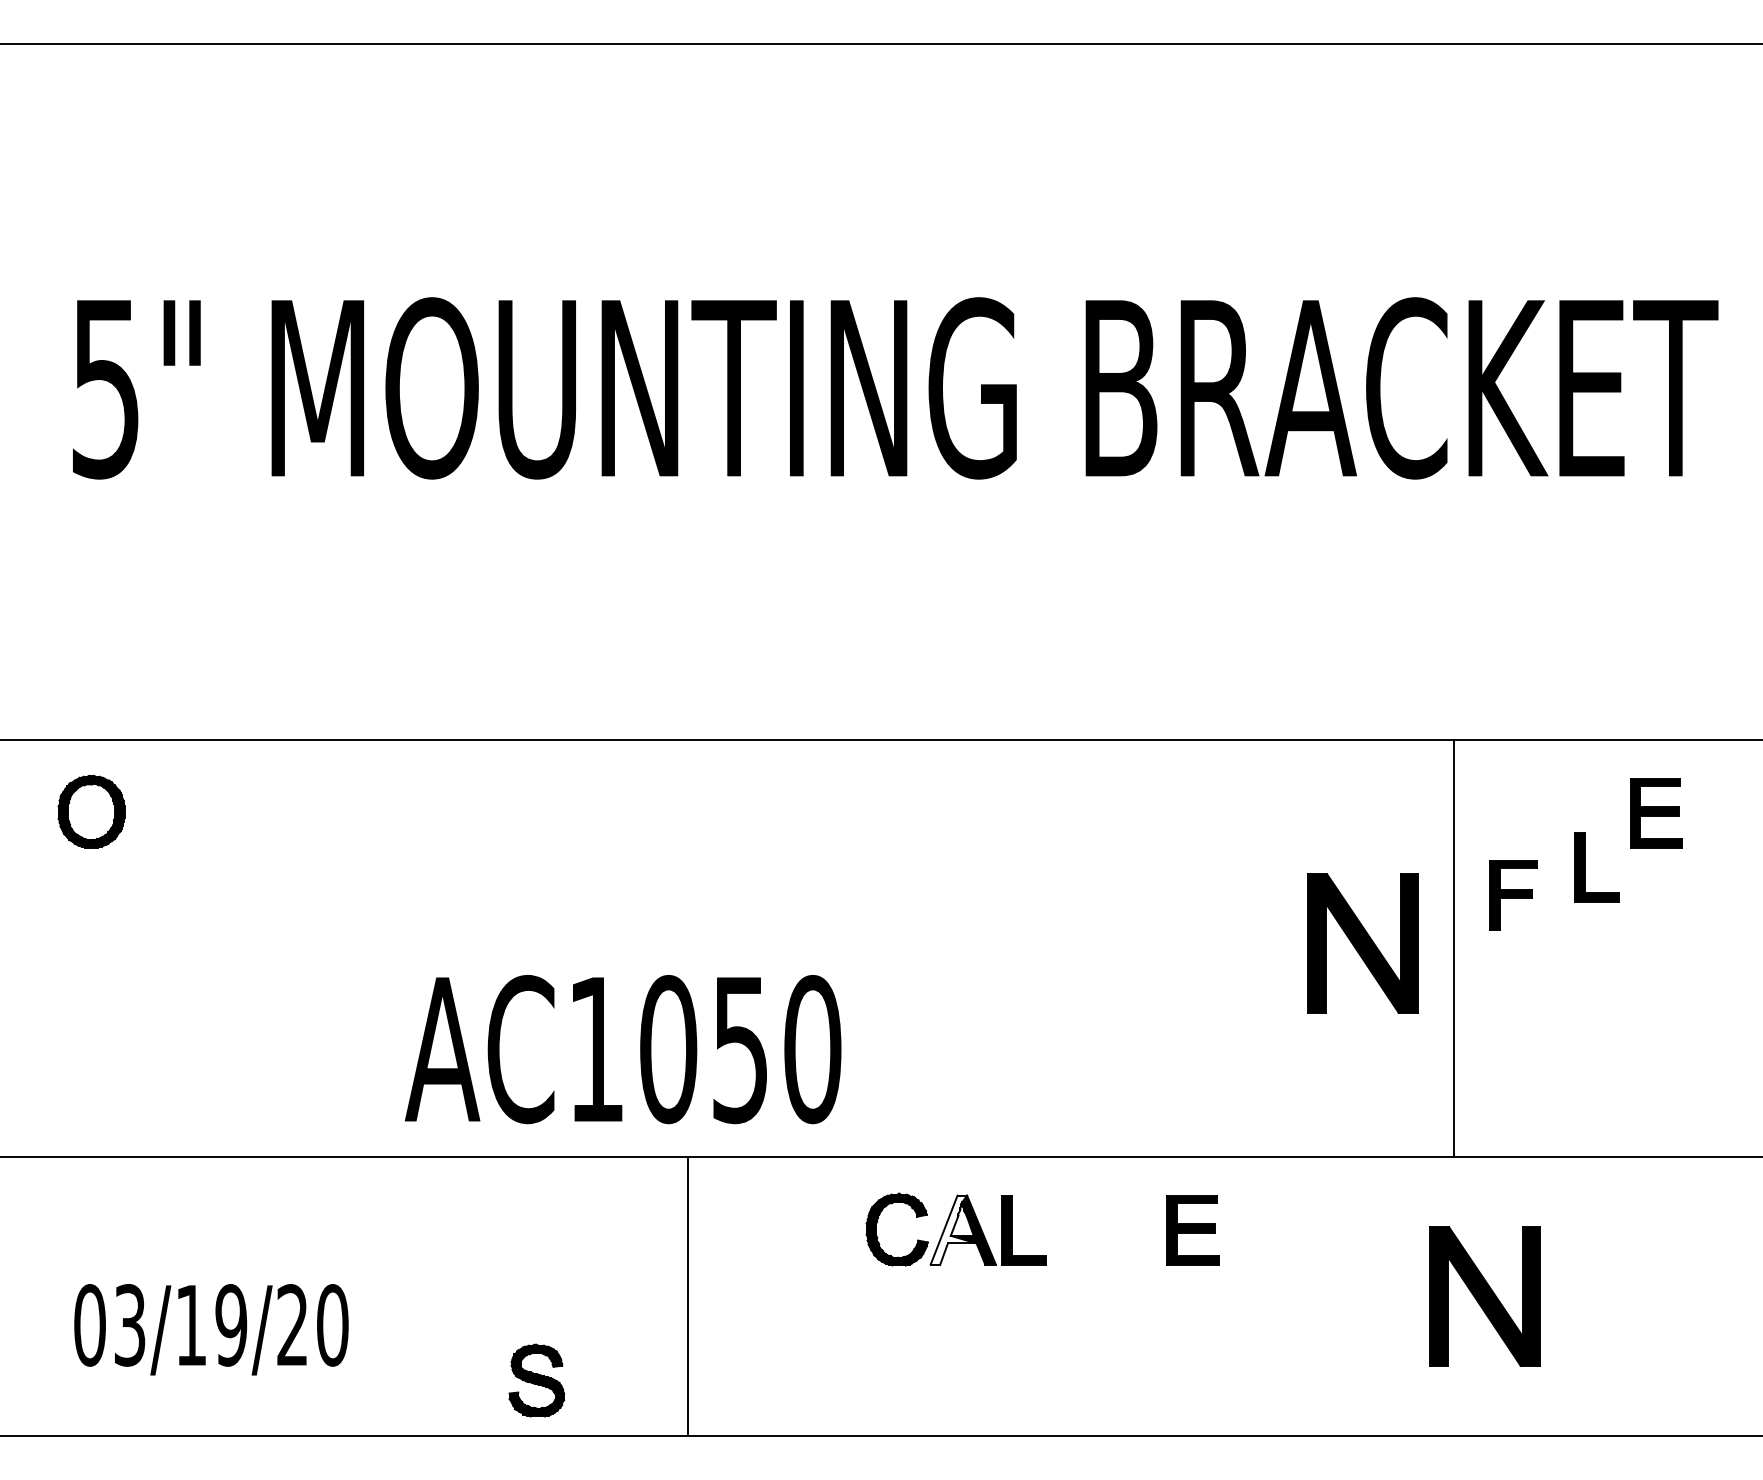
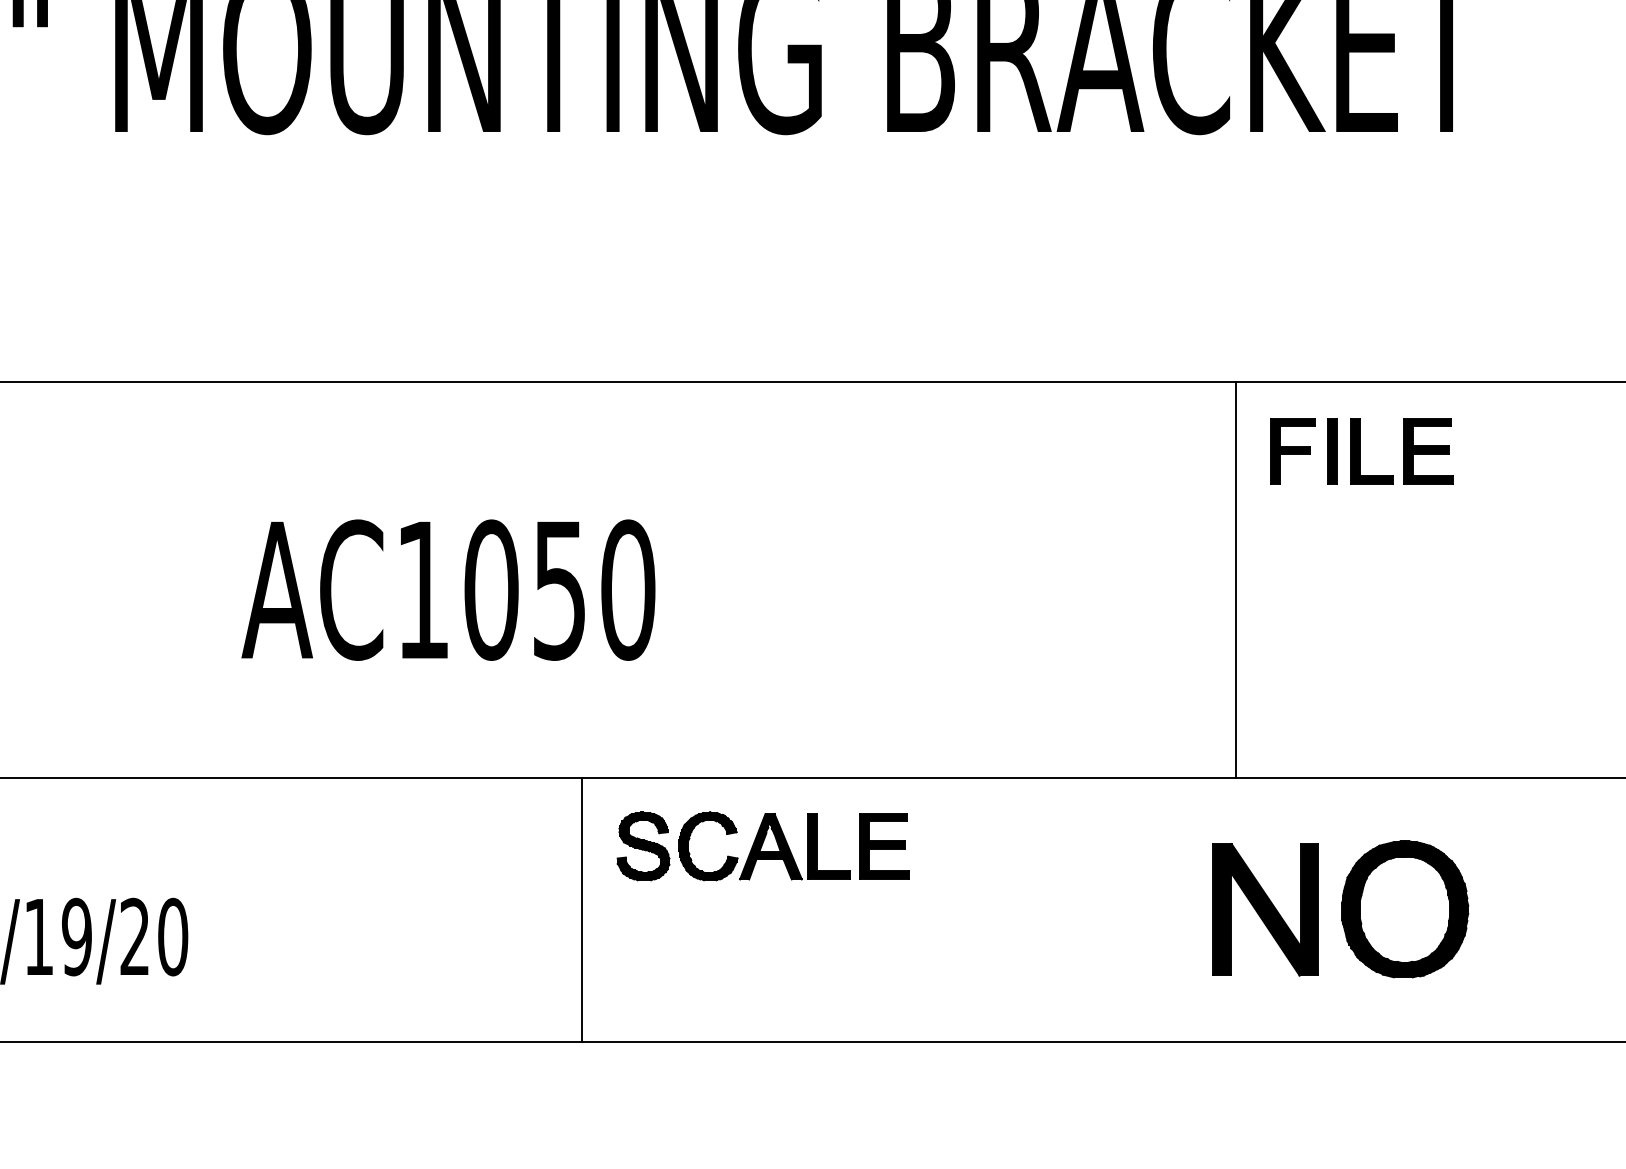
part: (1554, 813) -> (1331, 451), added
part: (1585, 867) -> (1360, 451), moved
part: (1513, 895) -> (1292, 451), moved
part: (1362, 943) -> (1149, 574), removed
text: (623, 1049) -> (448, 590), moved
fill: (953, 1229) -> (761, 846), added
part: (1192, 1230) -> (884, 847), moved
part: (1631, 1295) -> (1404, 908), added
line: (688, 1296) -> (582, 909), moved
part: (536, 1380) -> (643, 846), moved

